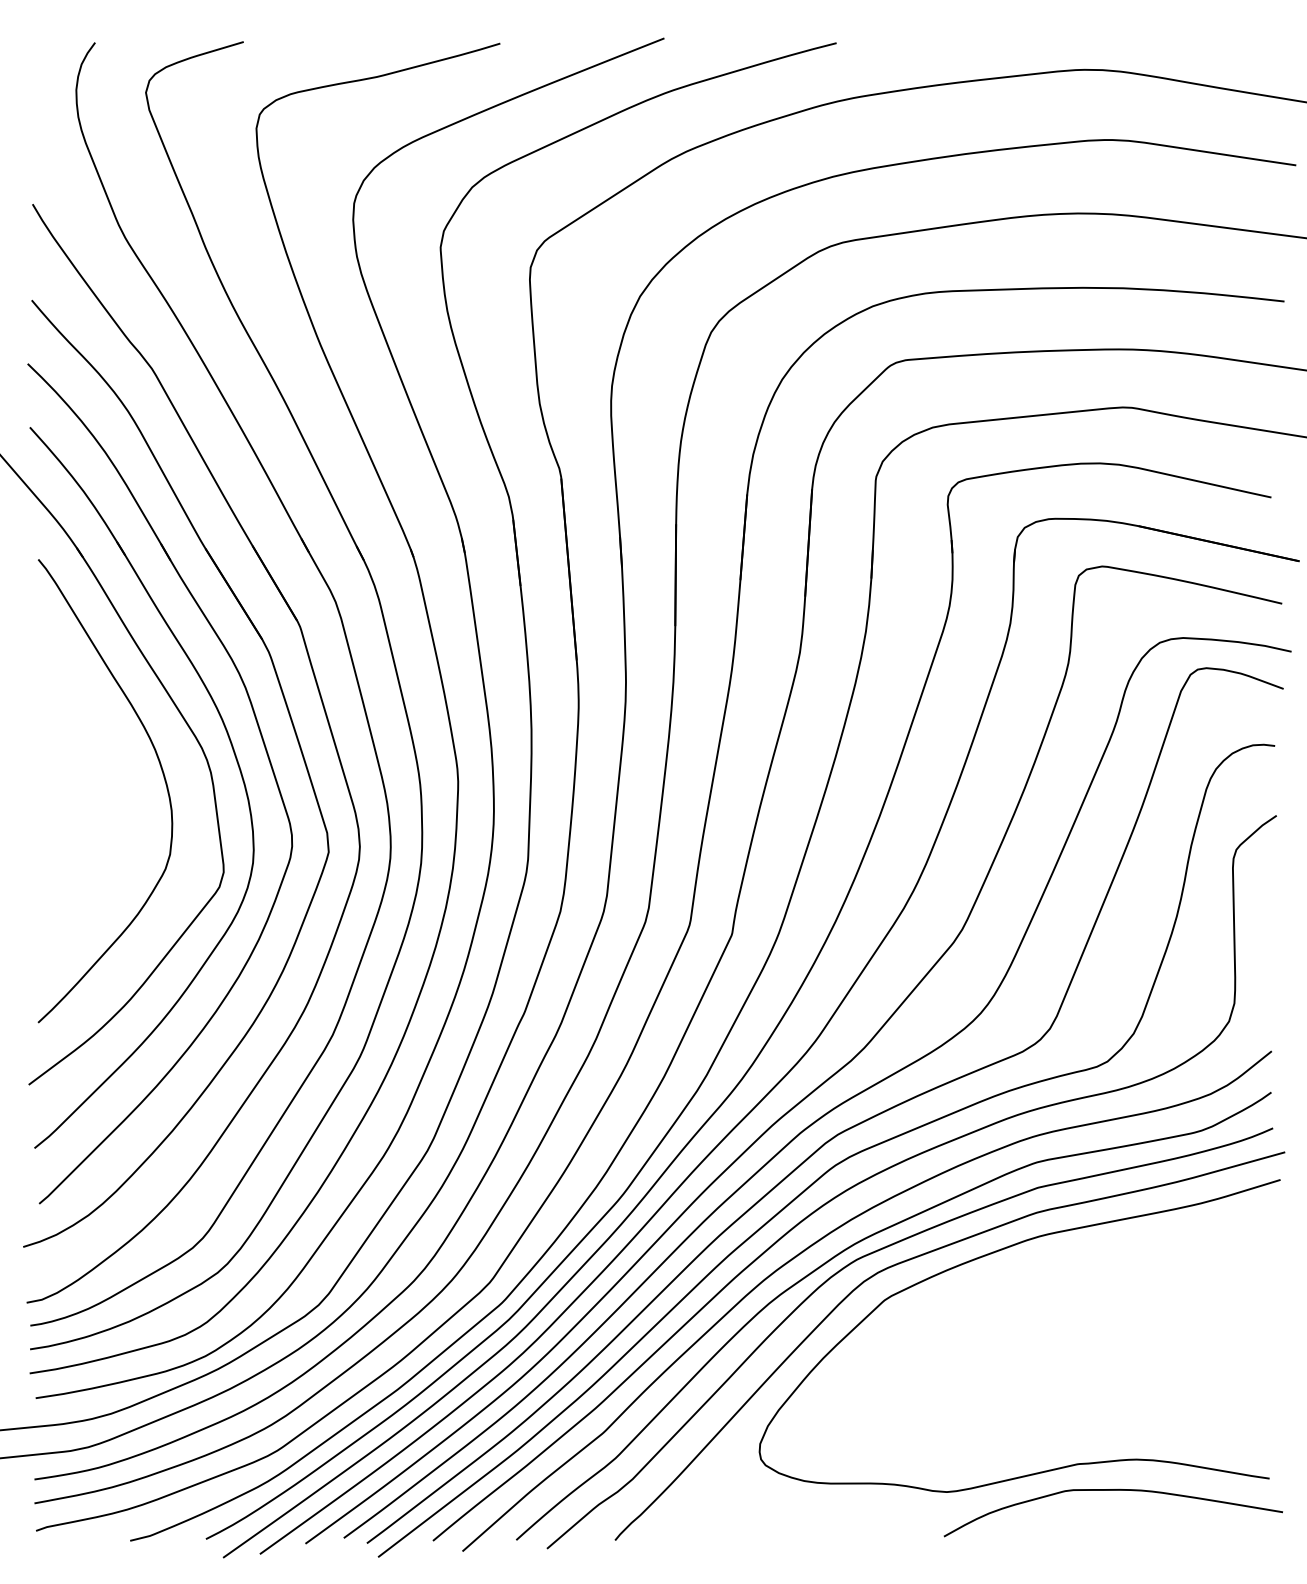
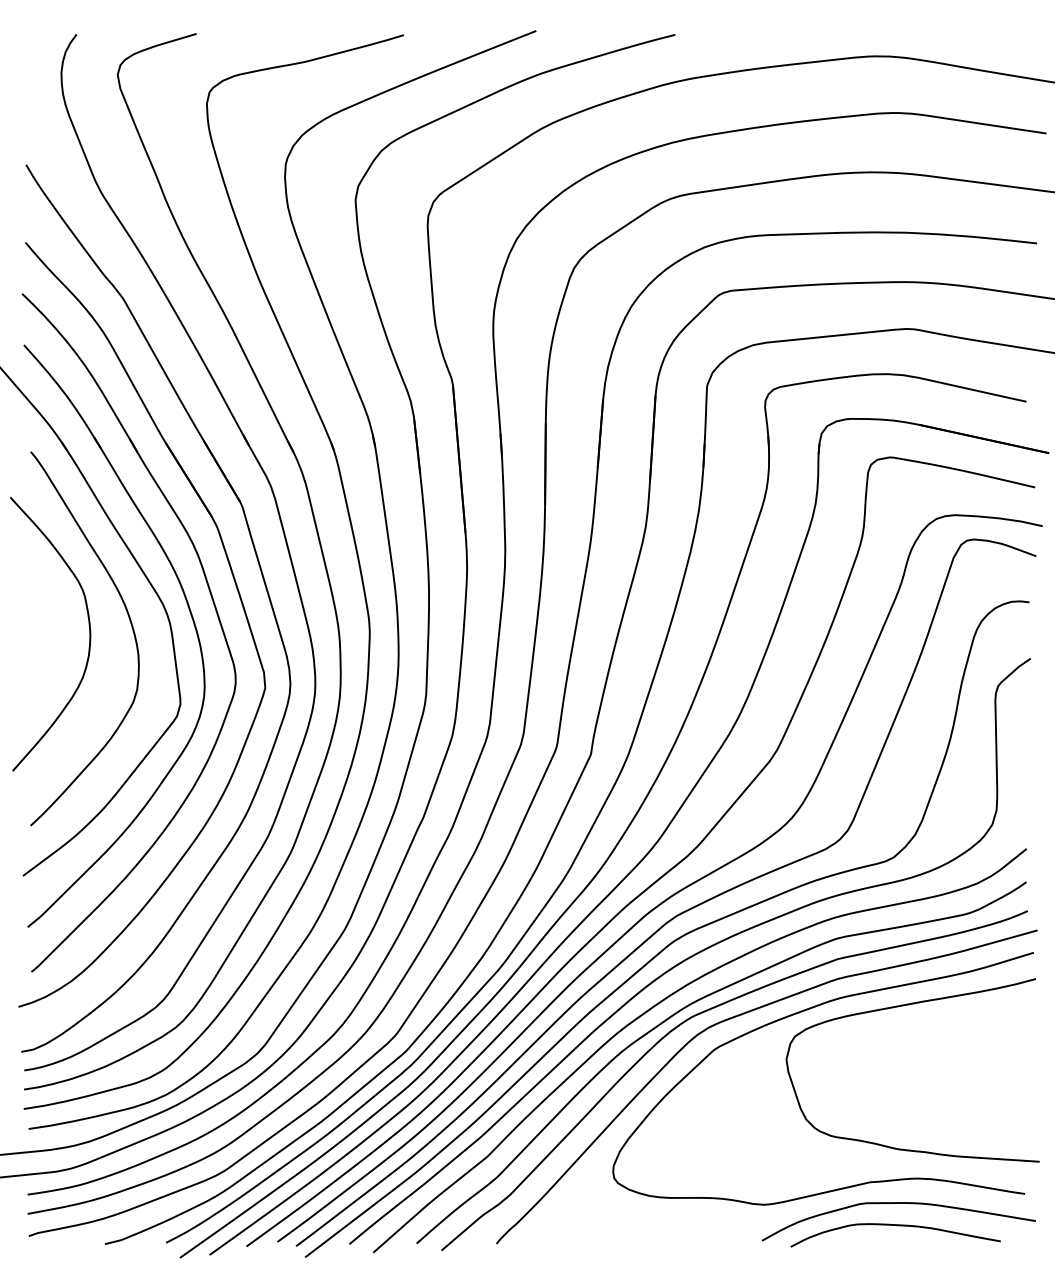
curve: (110, 779) -> (89, 629), added
curve: (1118, 1246) -> (902, 1006), added
curve: (1109, 1518) -> (895, 1226), added

